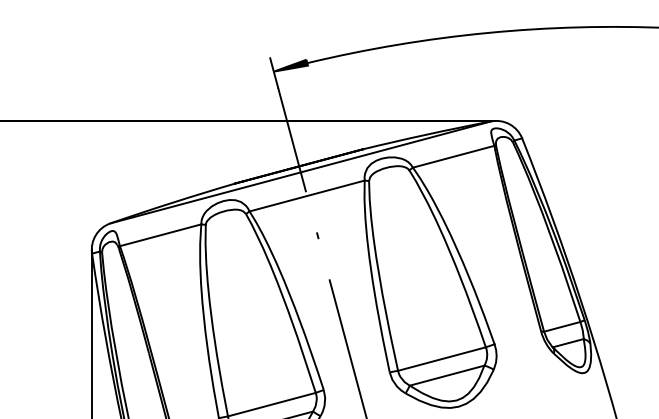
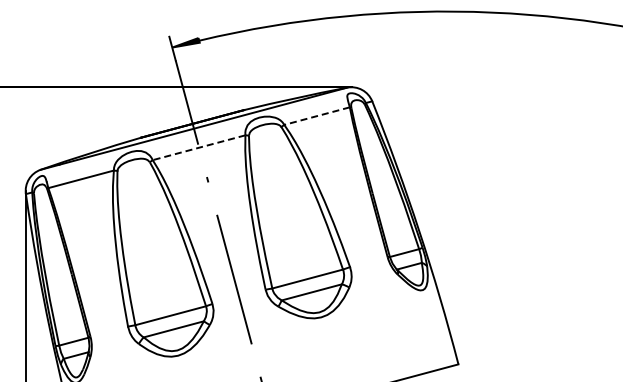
line: (454, 157) -> (317, 116), solid -> dashed
line: (307, 195) -> (199, 147), solid -> dashed

